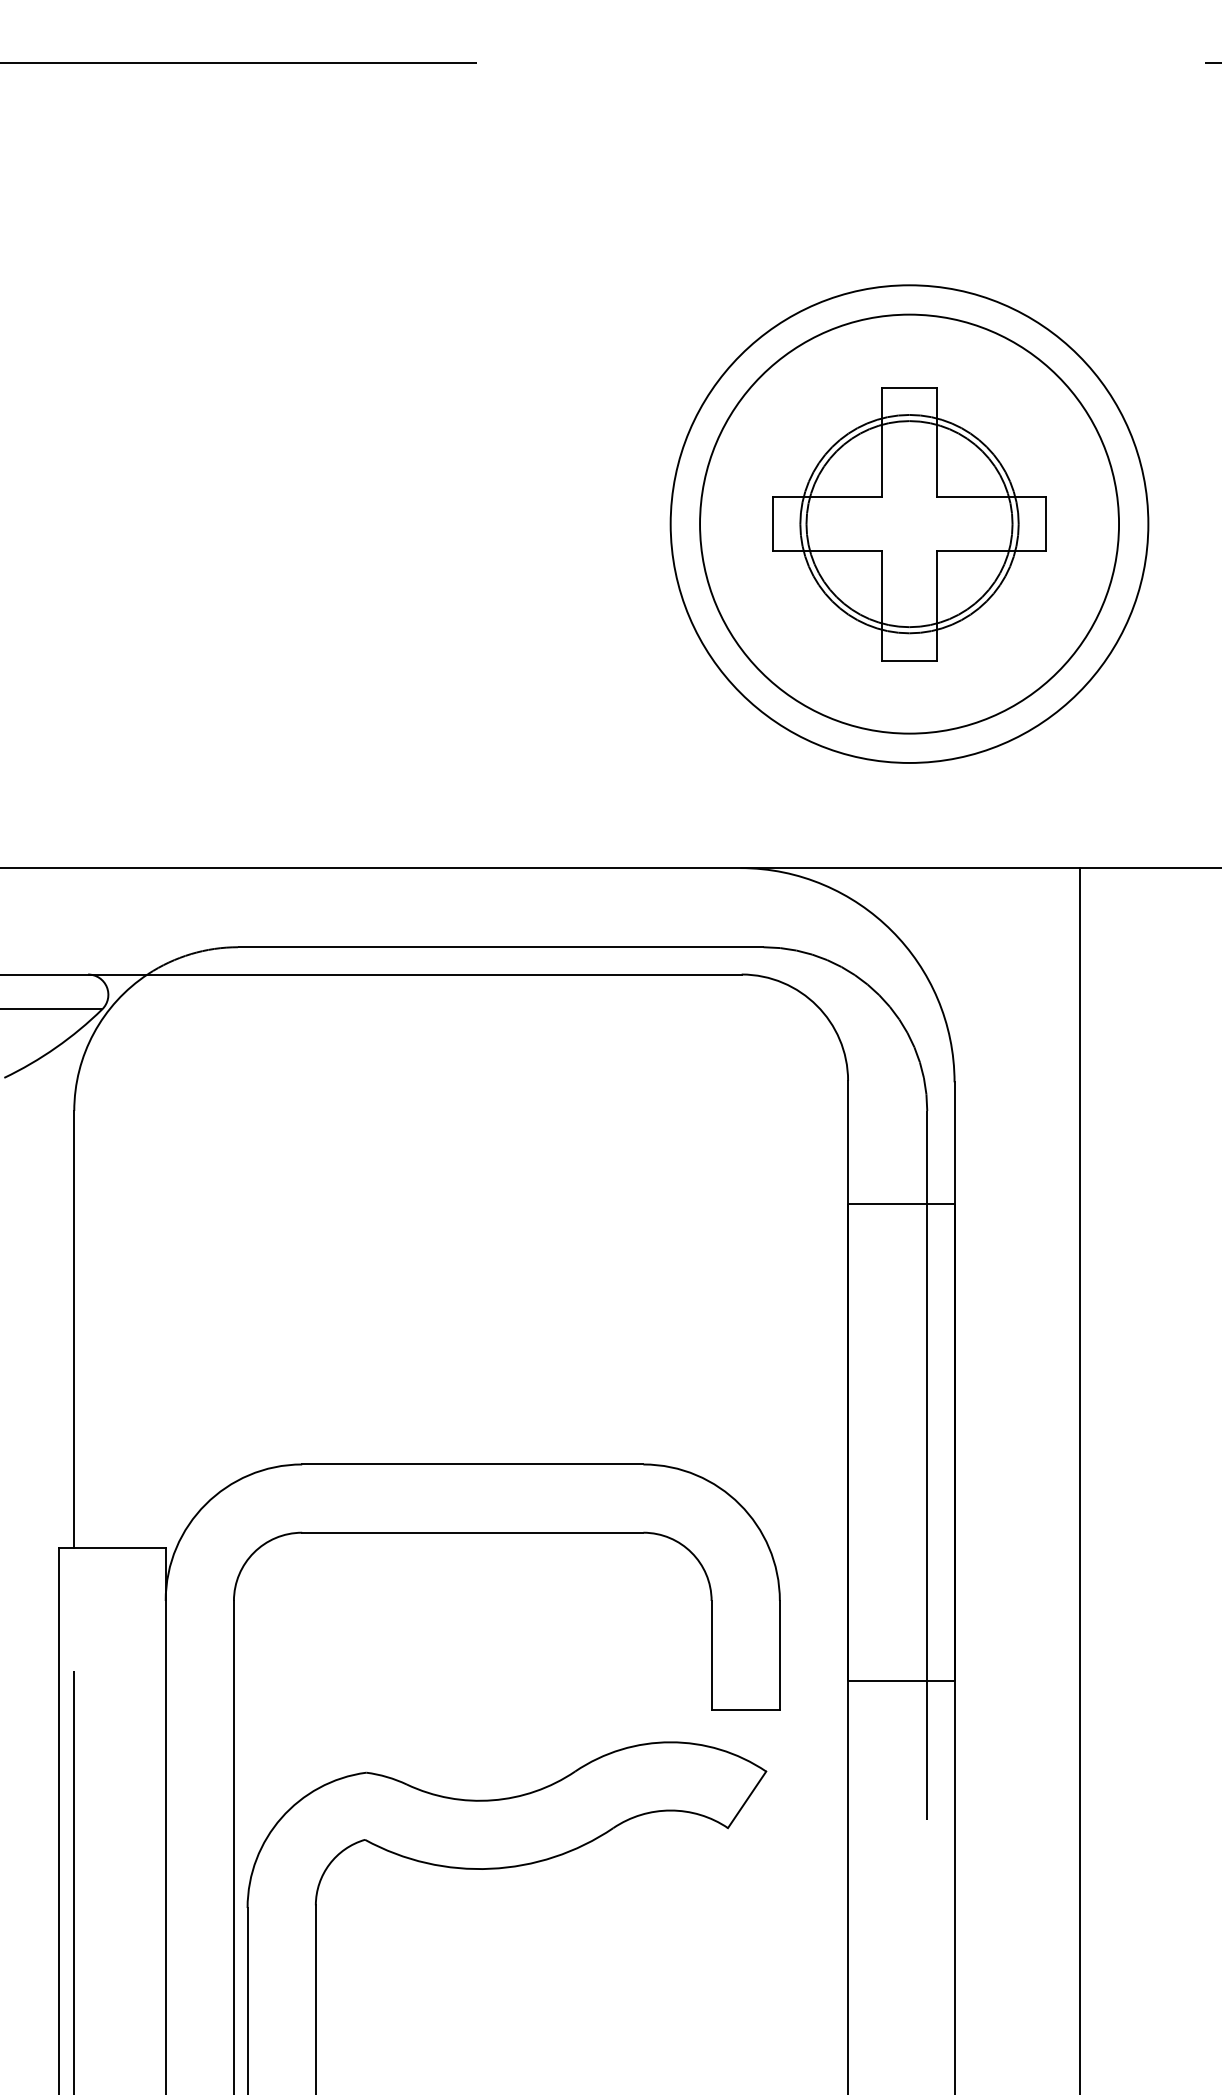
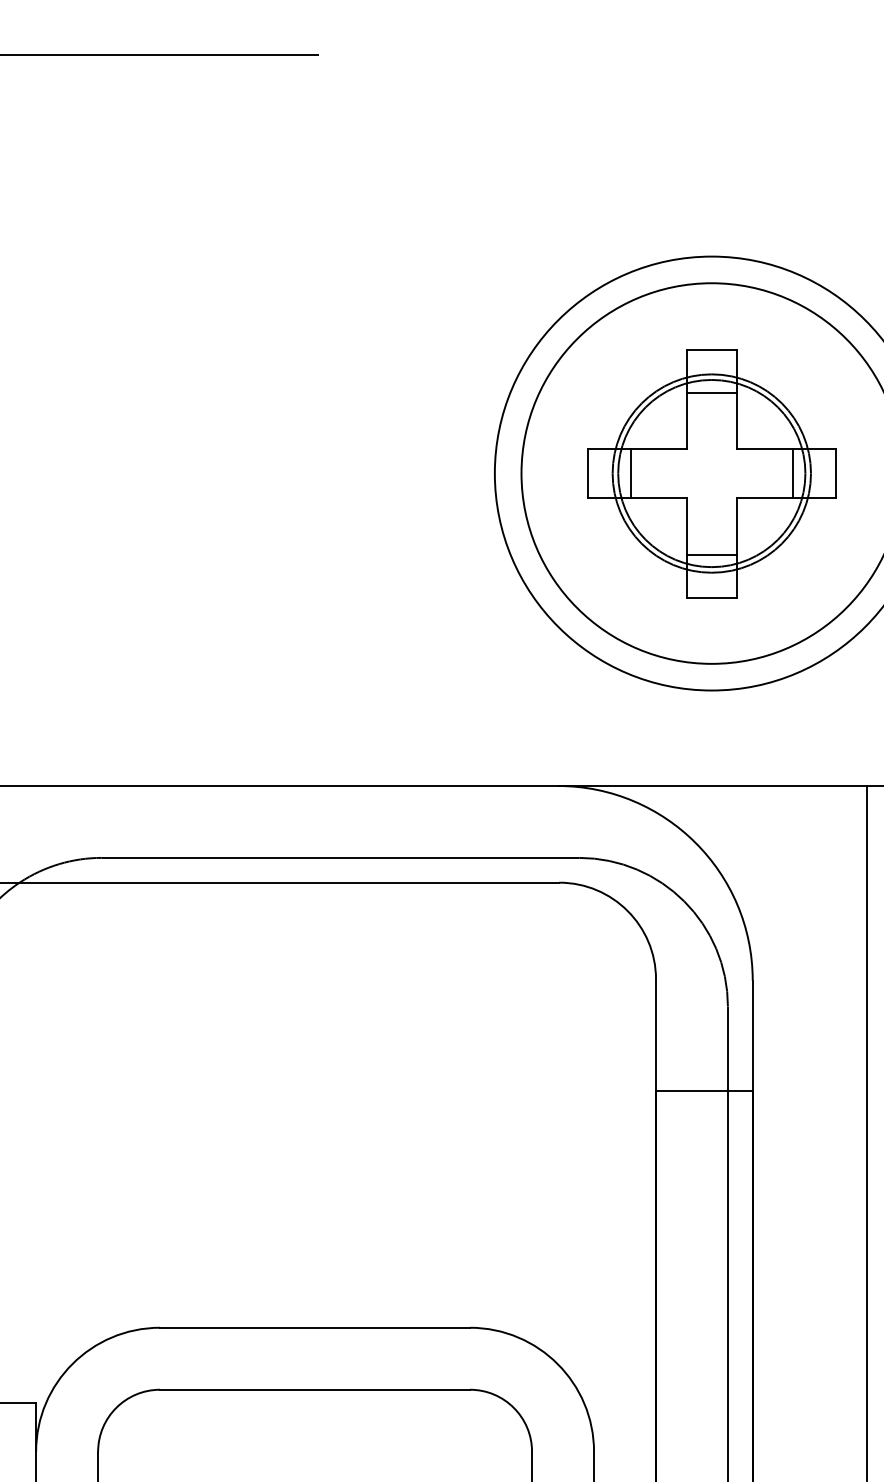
line: (909, 434) -> (711, 392), added
line: (820, 523) -> (630, 472), added
line: (998, 523) -> (792, 472), added
line: (909, 613) -> (711, 554), added

